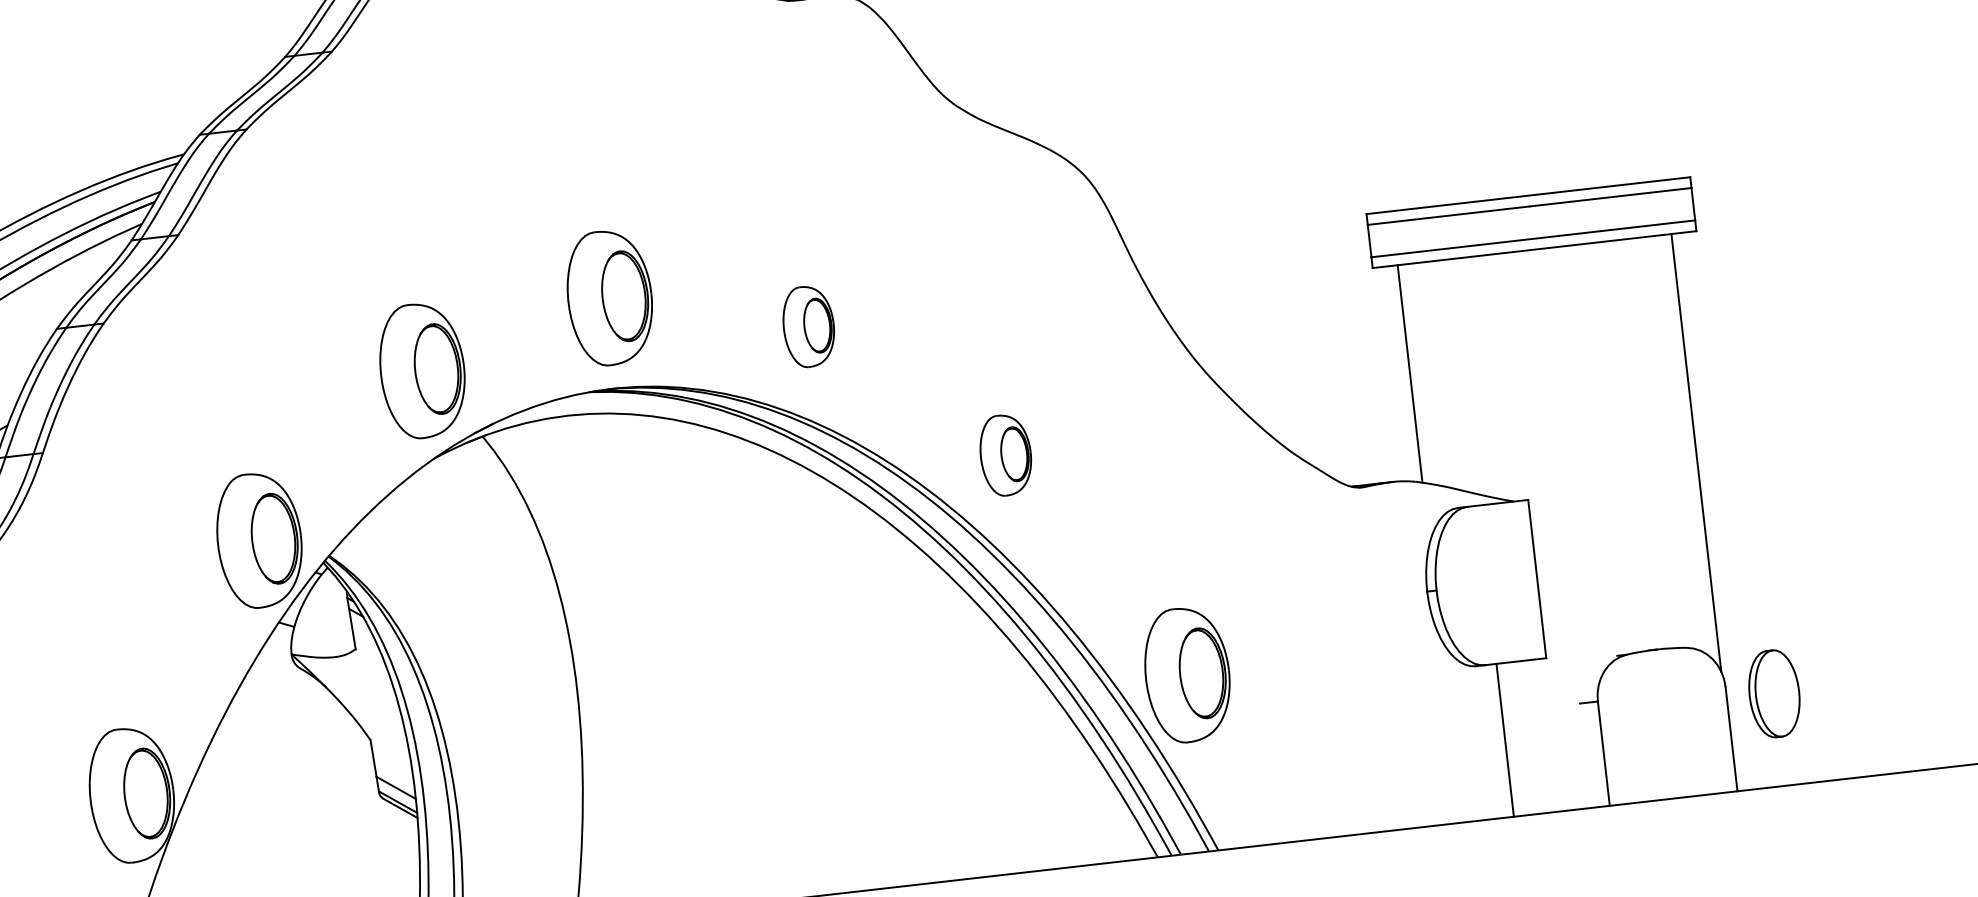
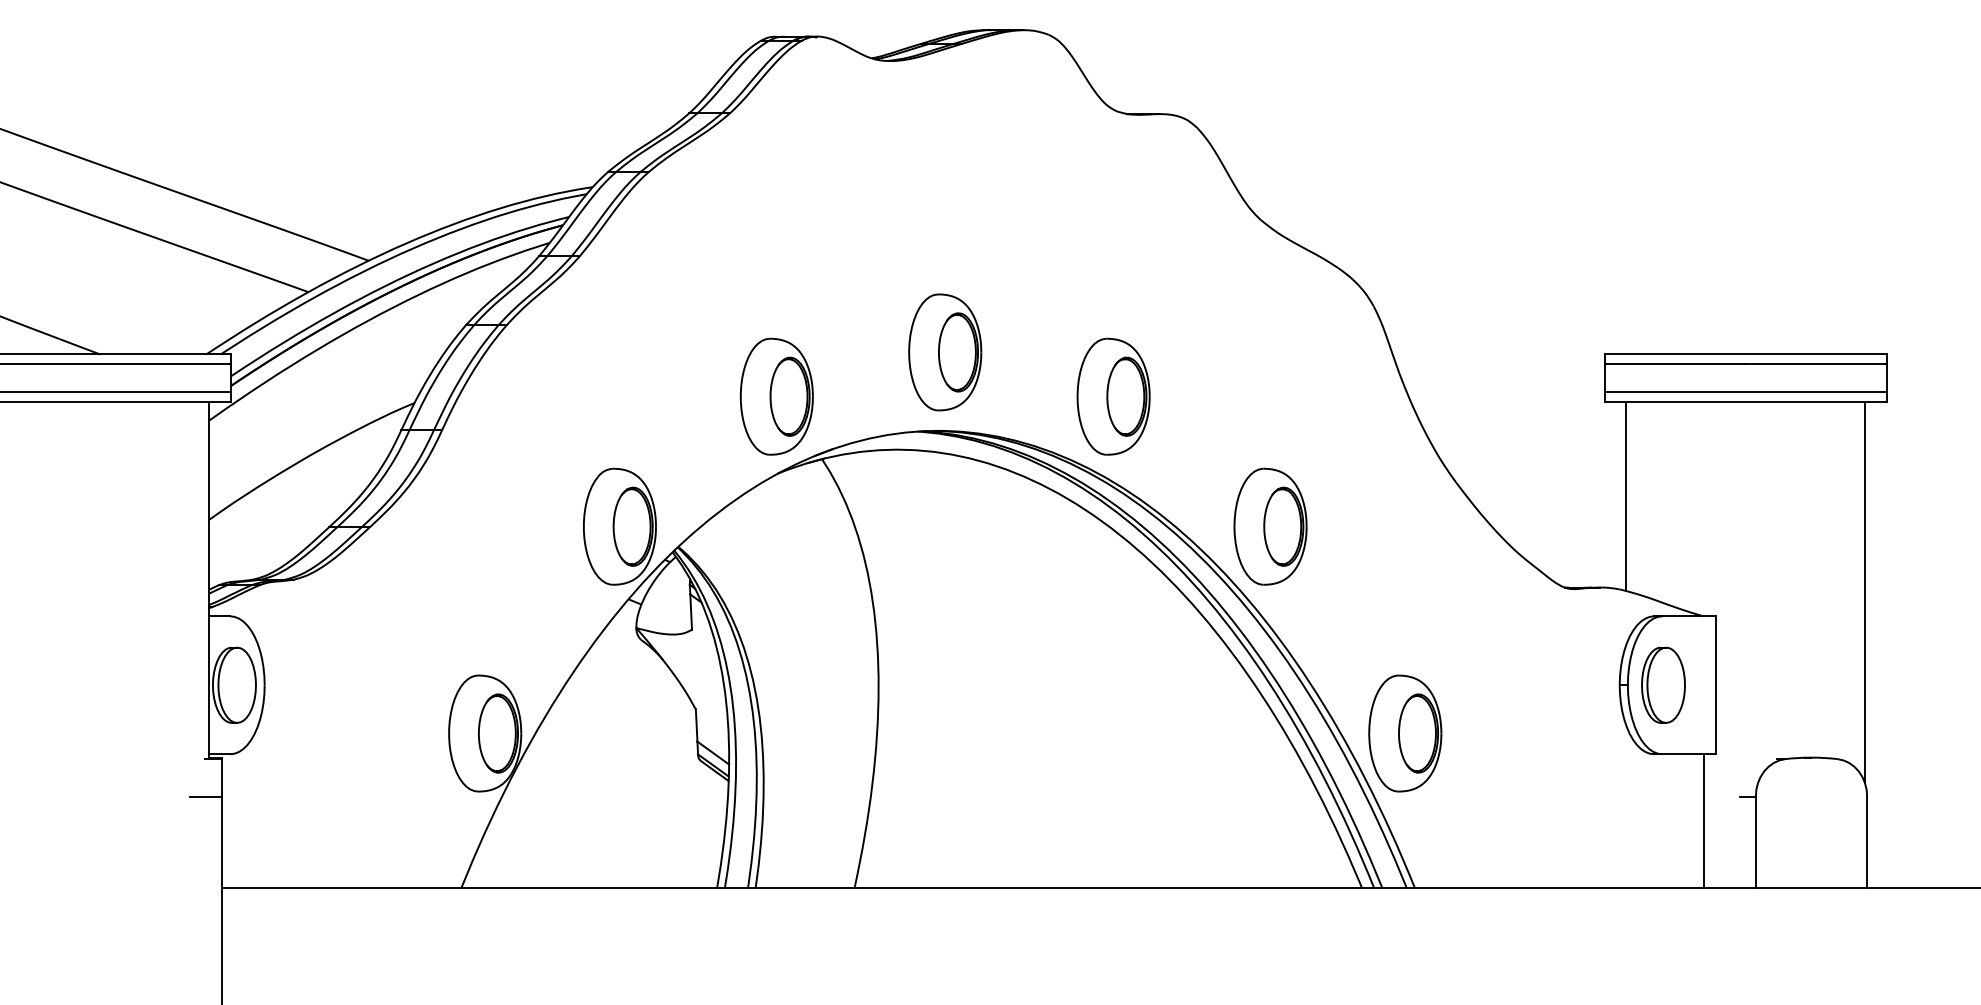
part: (808, 326) -> (1113, 396), size x1.67
part: (1005, 455) -> (1270, 526), size x1.67
part: (1774, 692) -> (1663, 684), moved
line: (1505, 739) -> (1704, 820), moved

